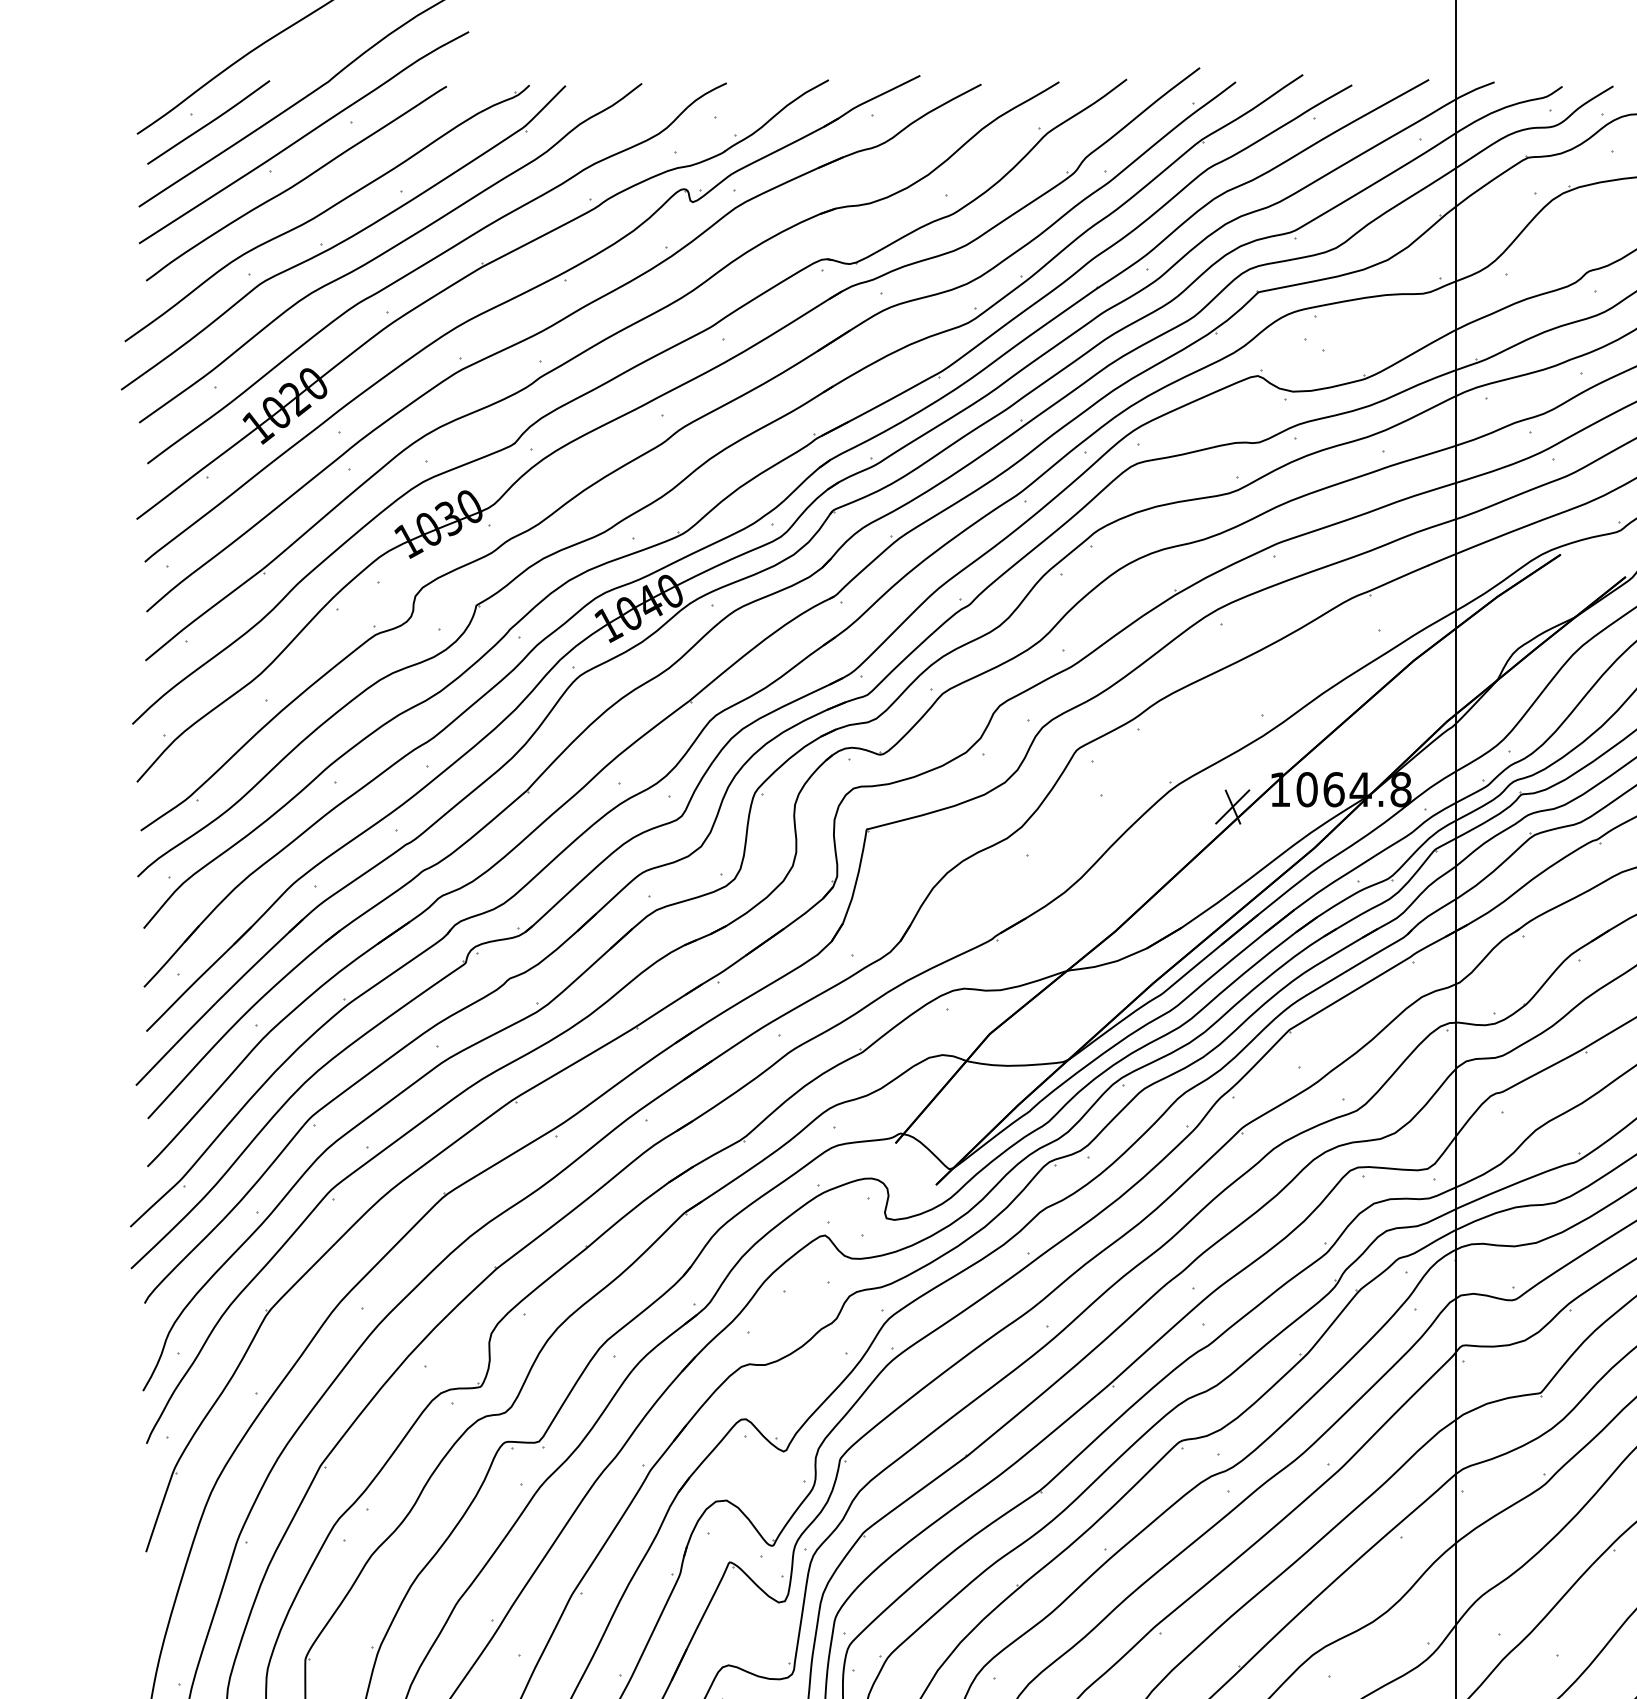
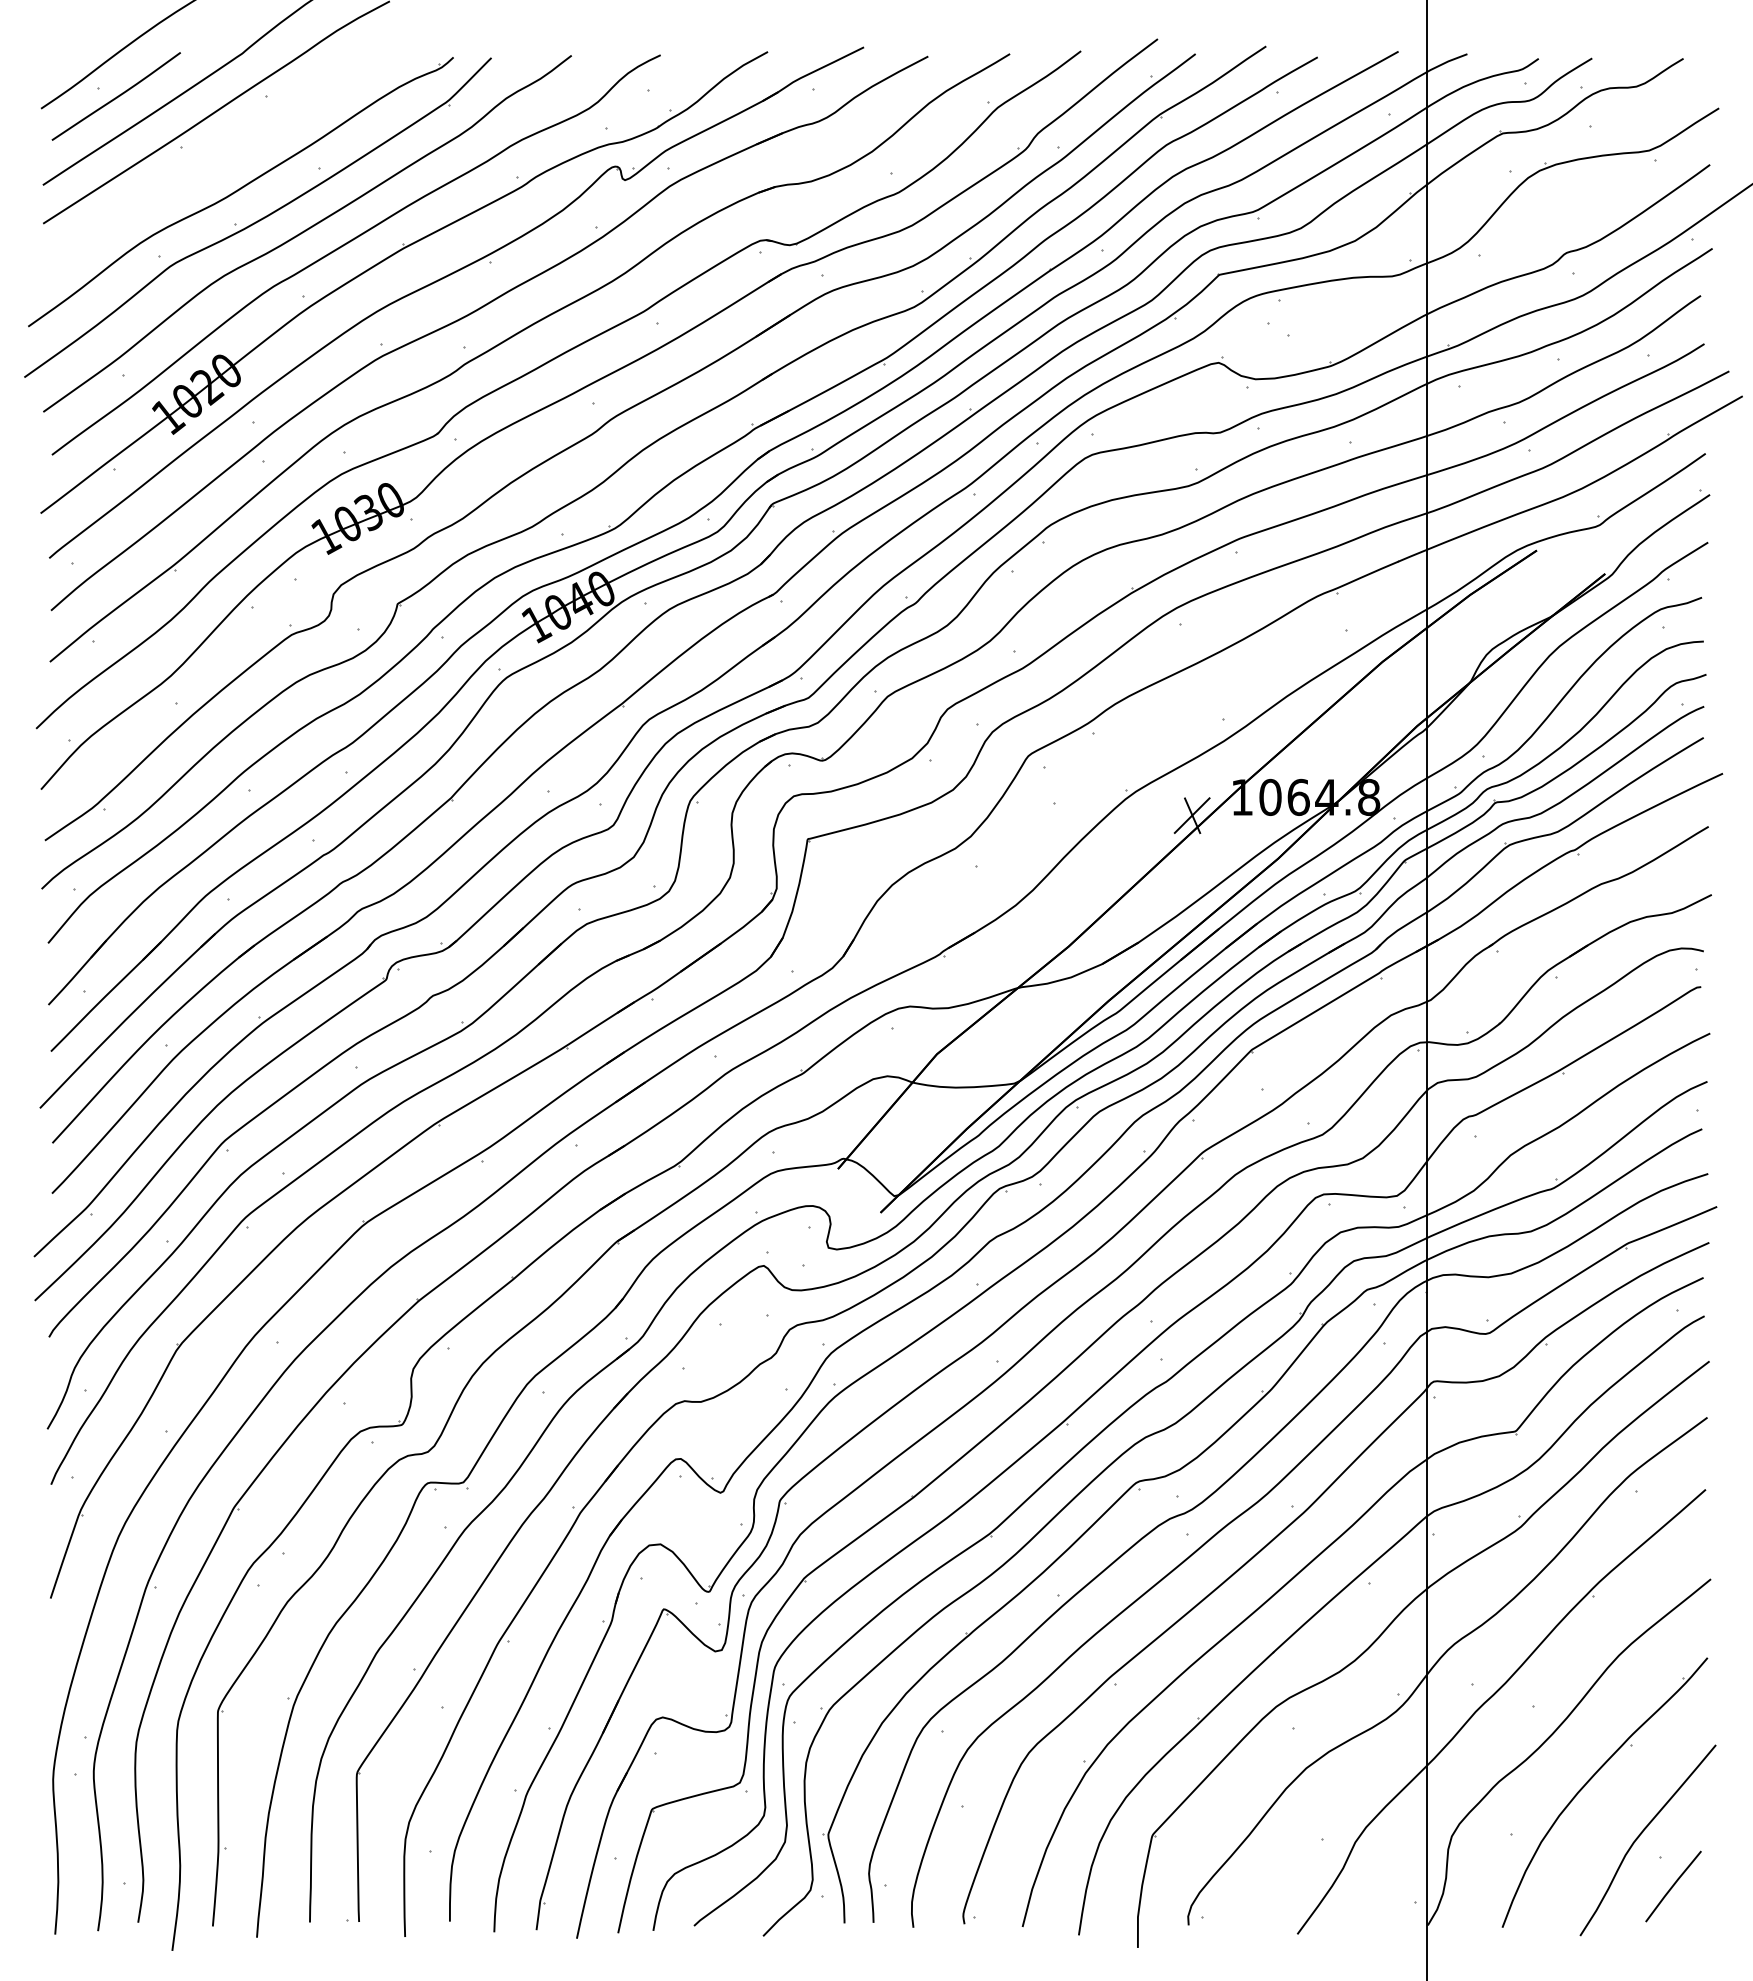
curve: (296, 183) -> (208, 160), removed

